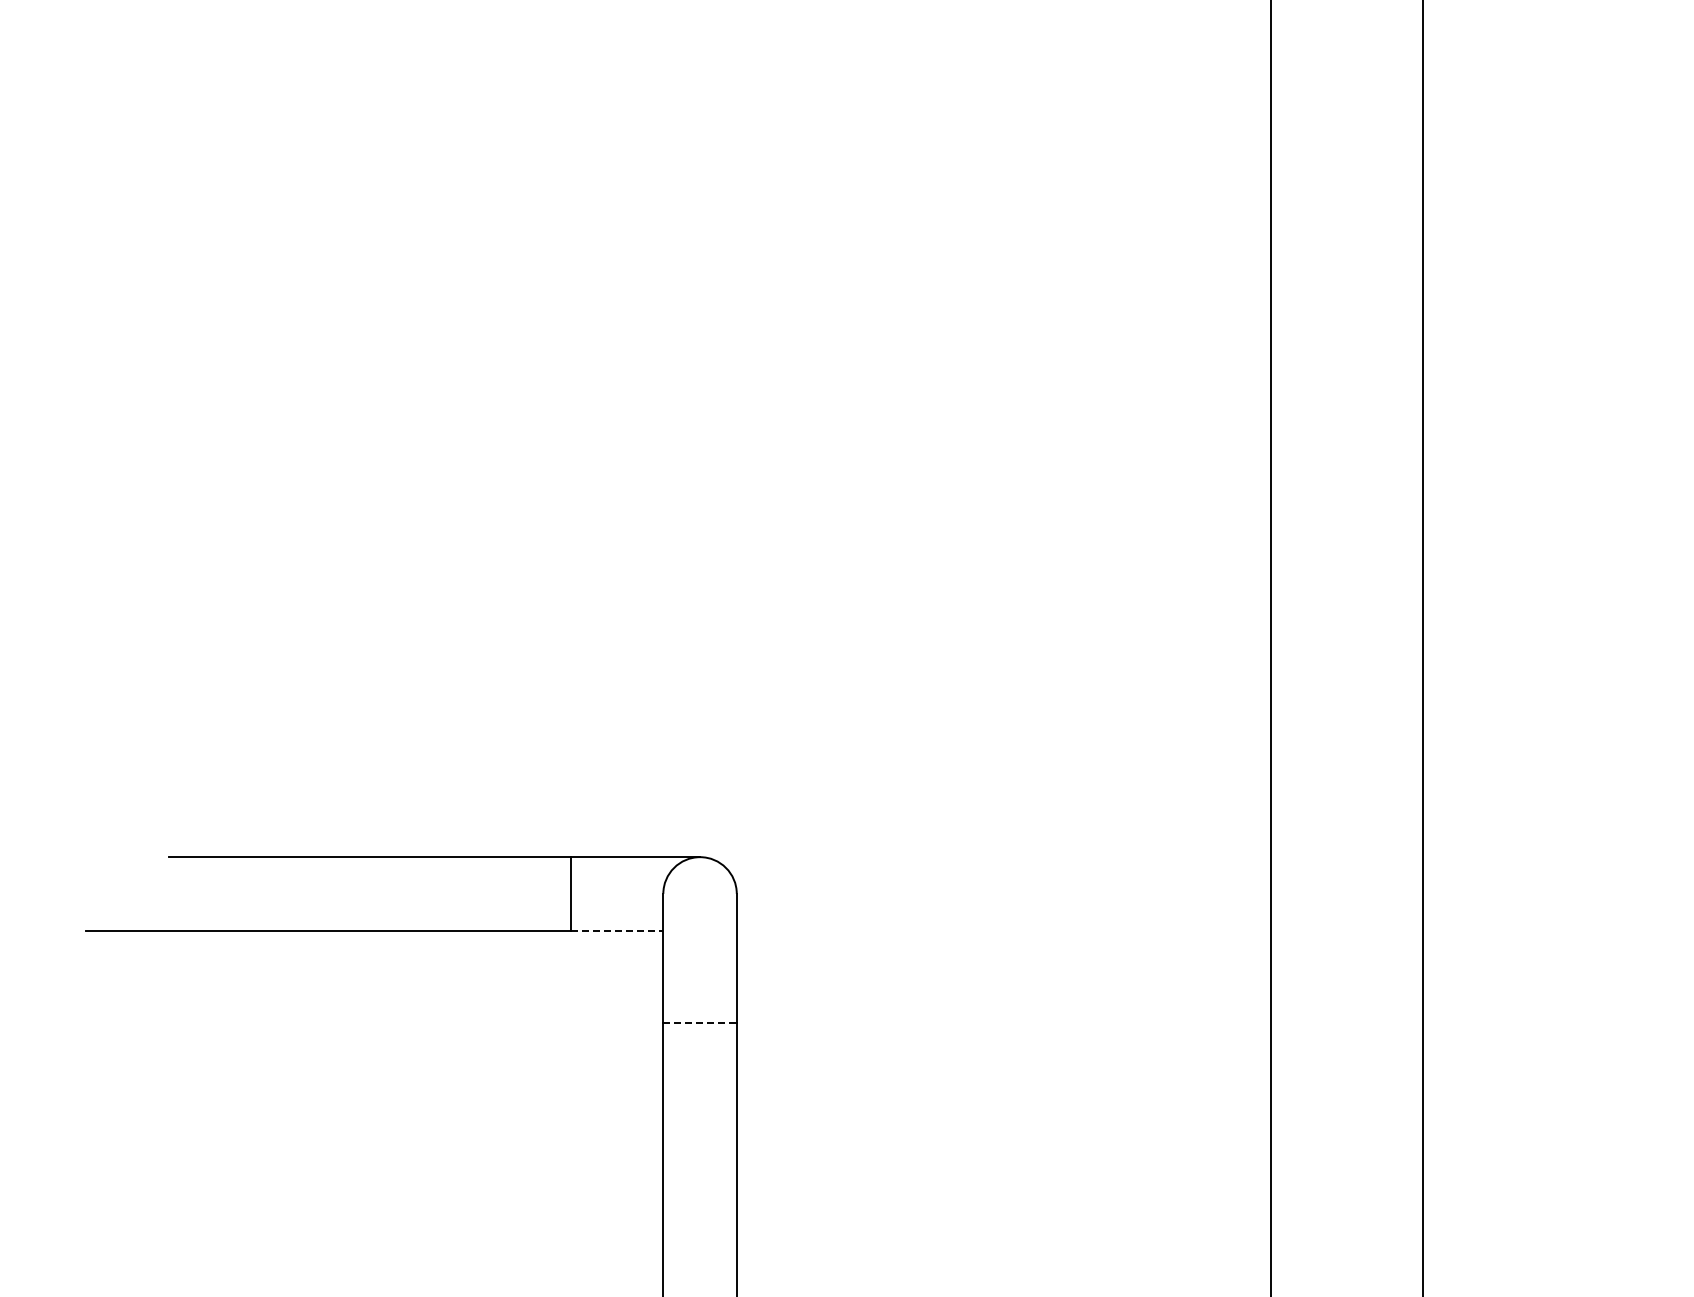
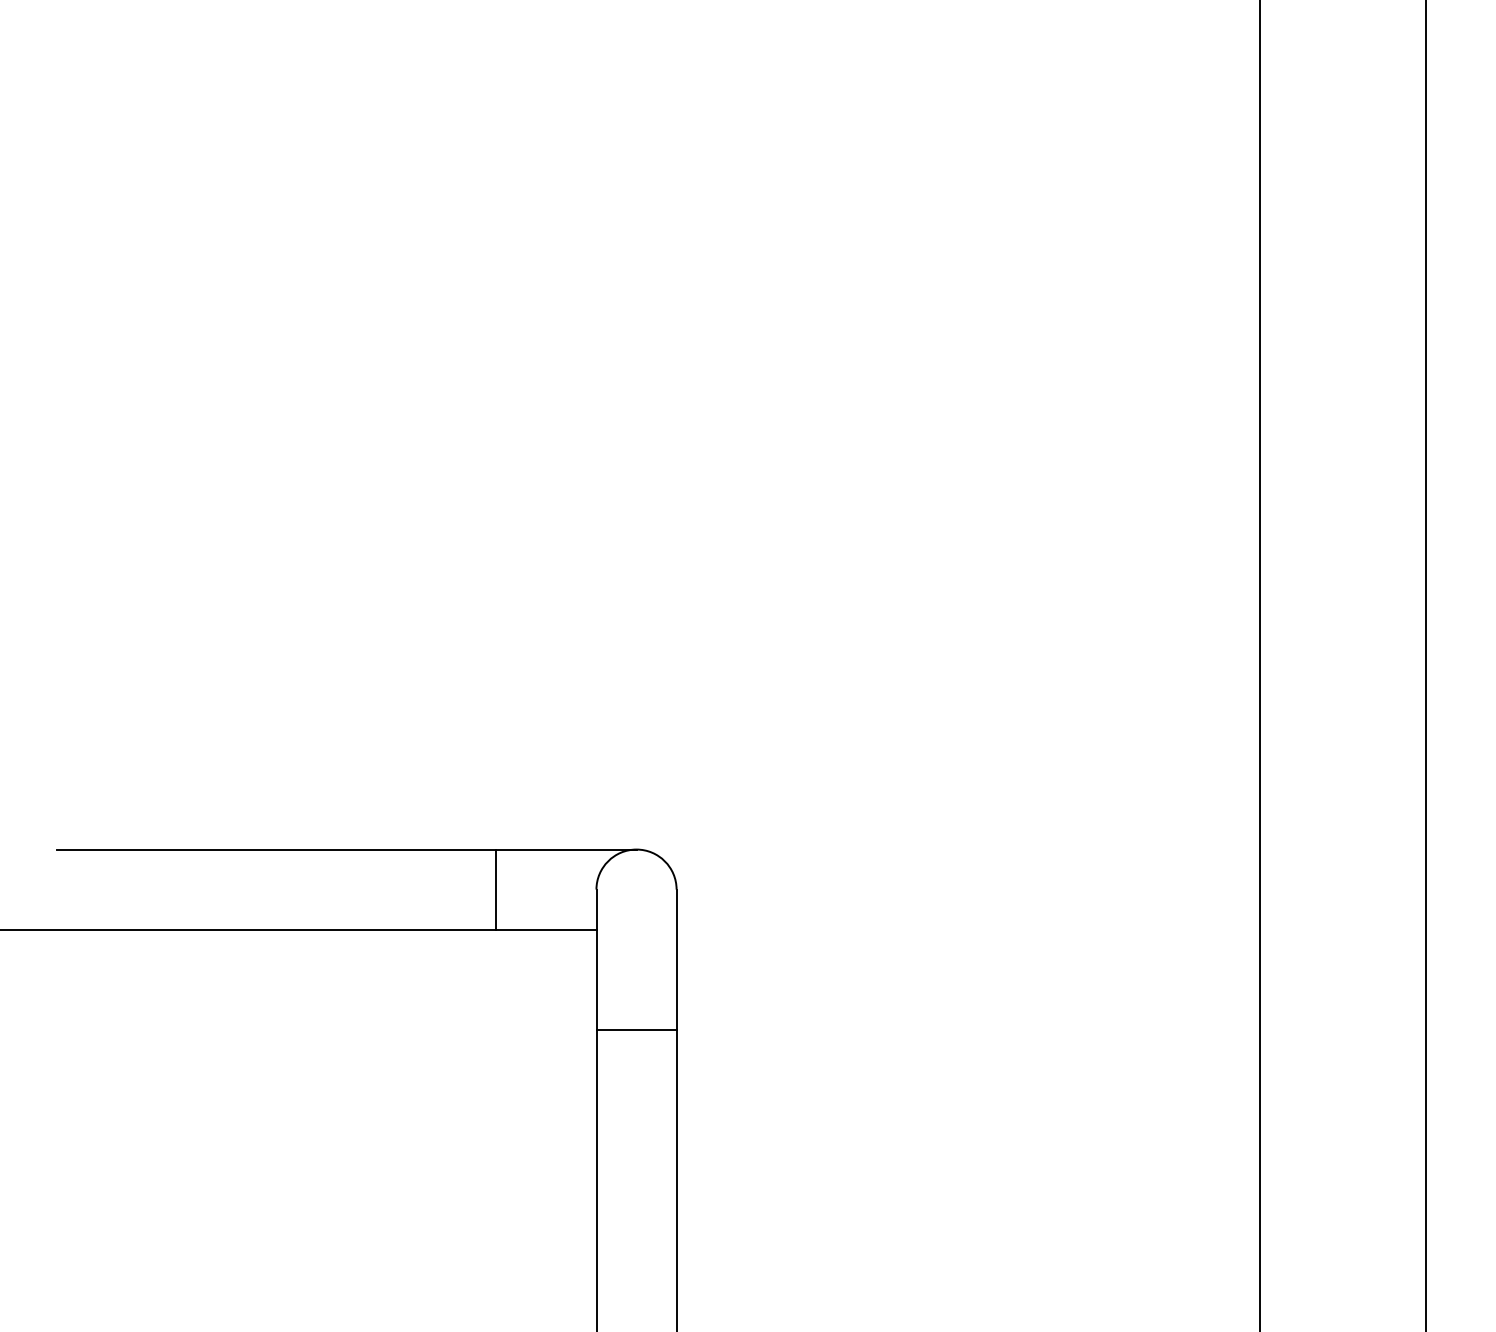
line: (617, 930) -> (546, 929), dashed -> solid
line: (700, 1022) -> (637, 1029), dashed -> solid

